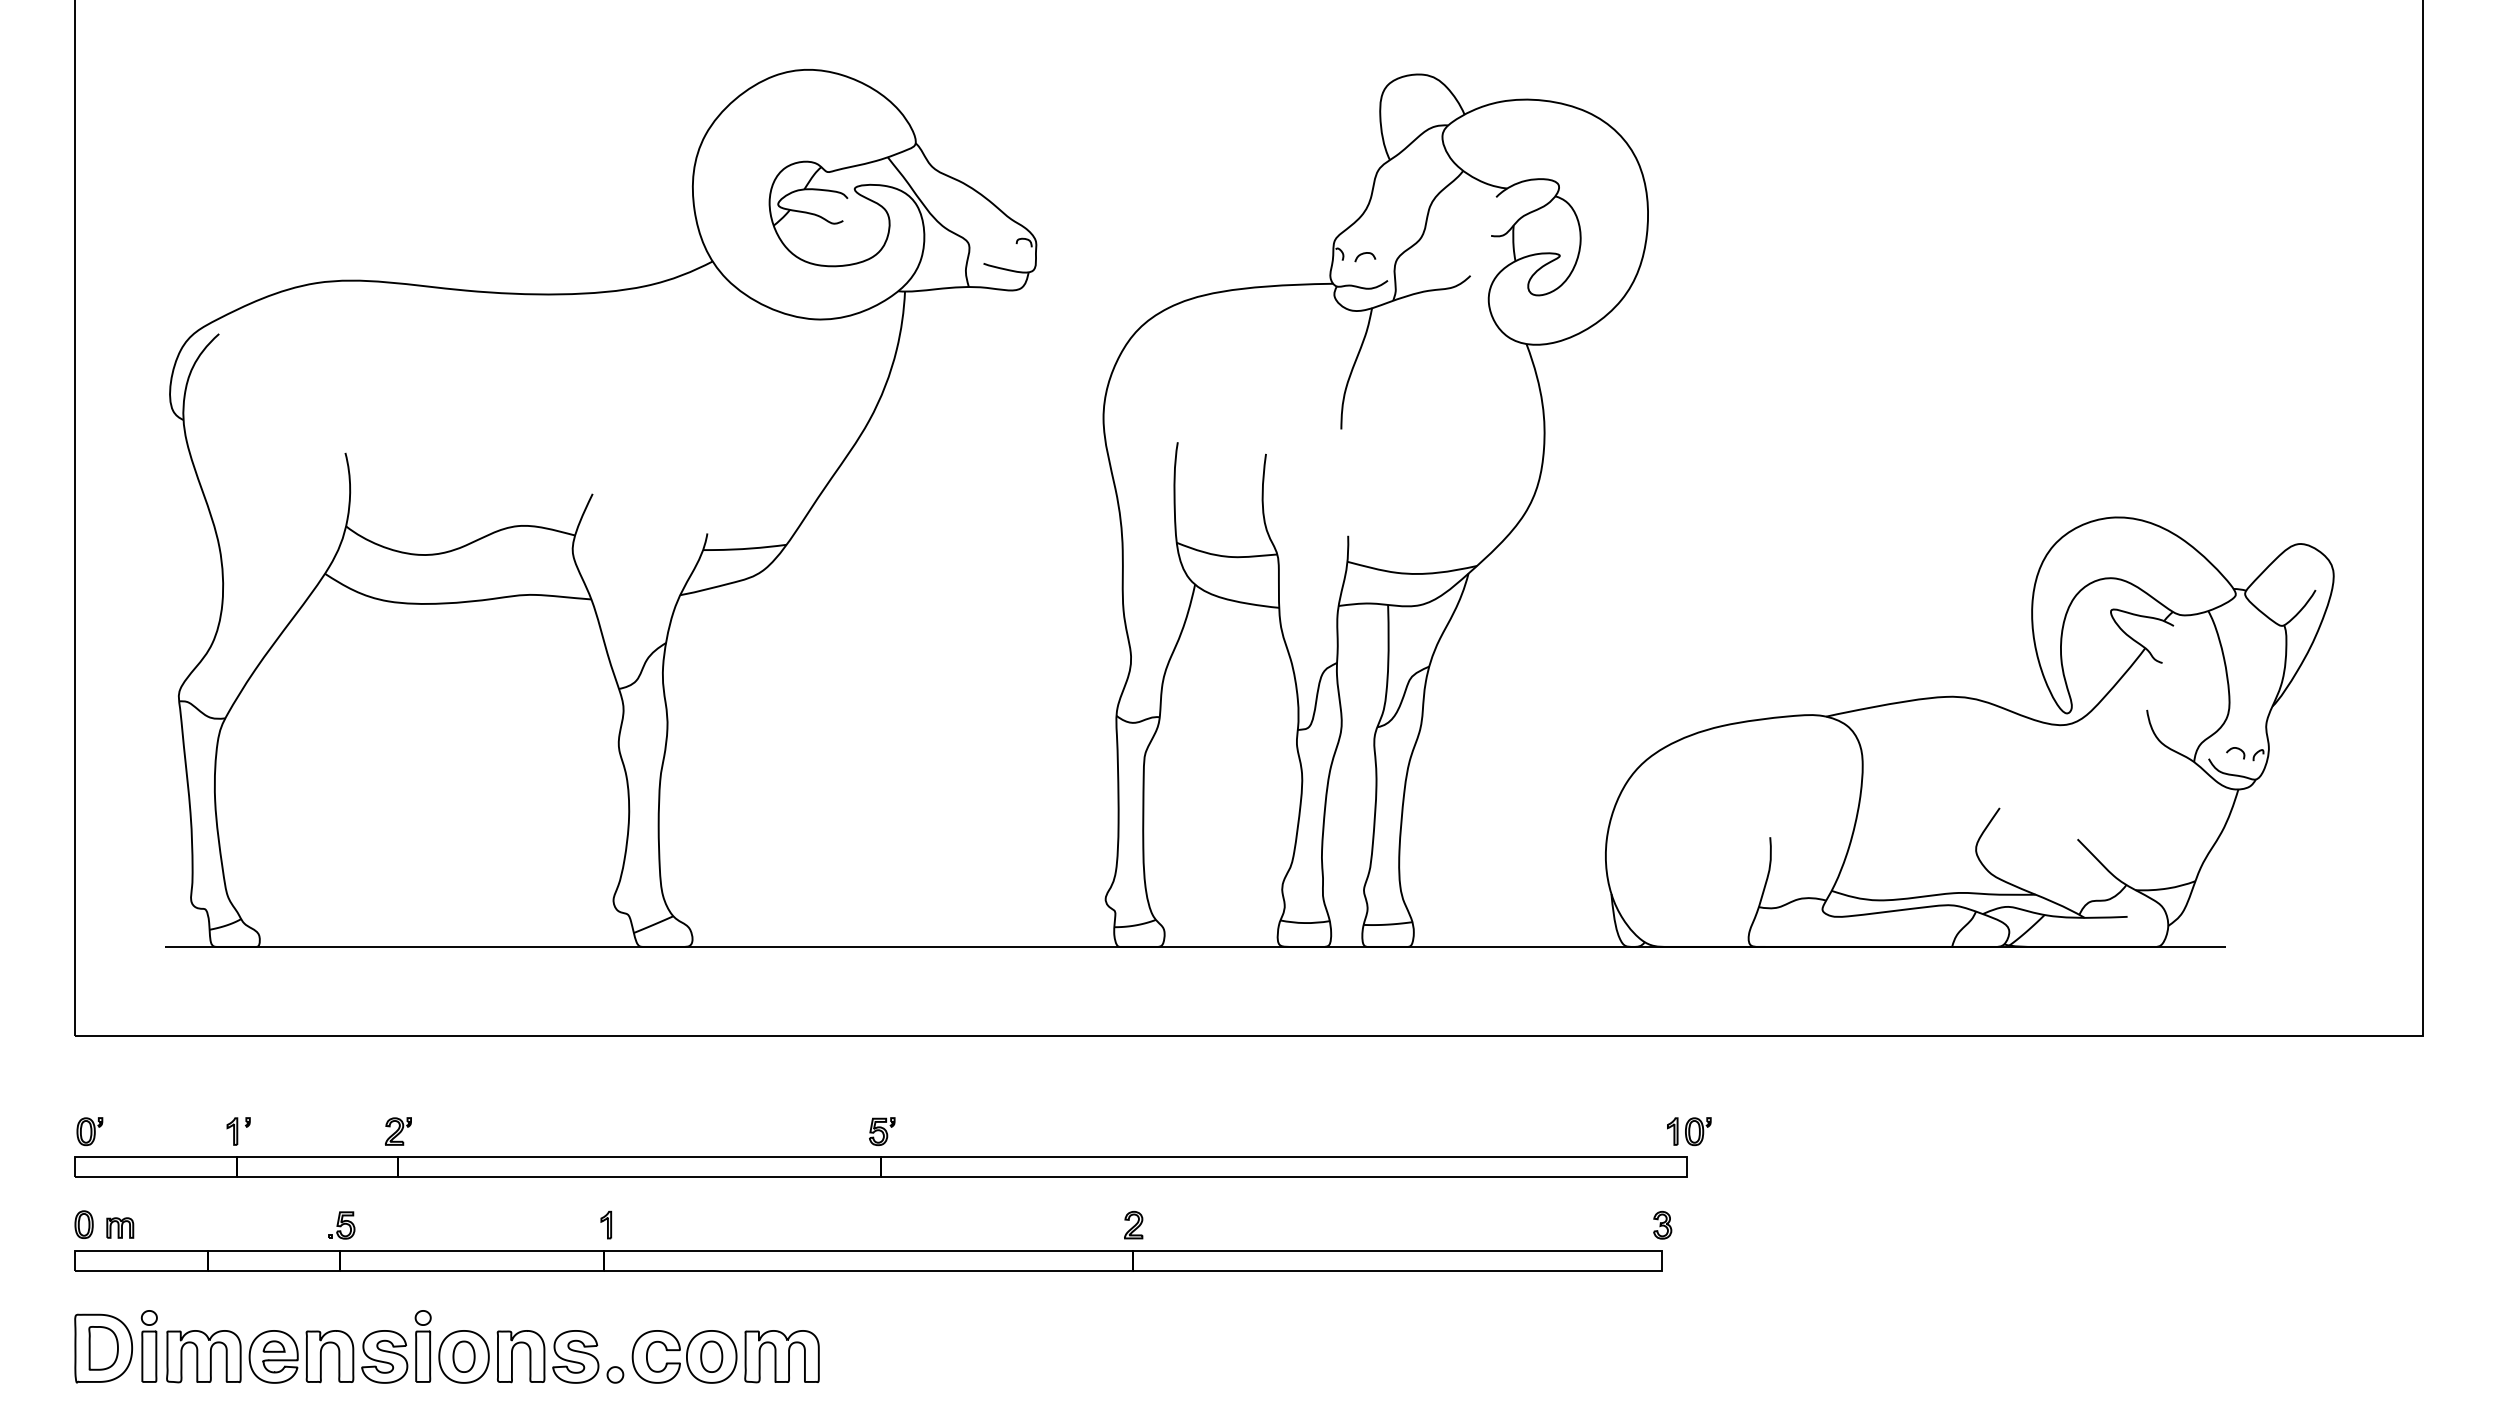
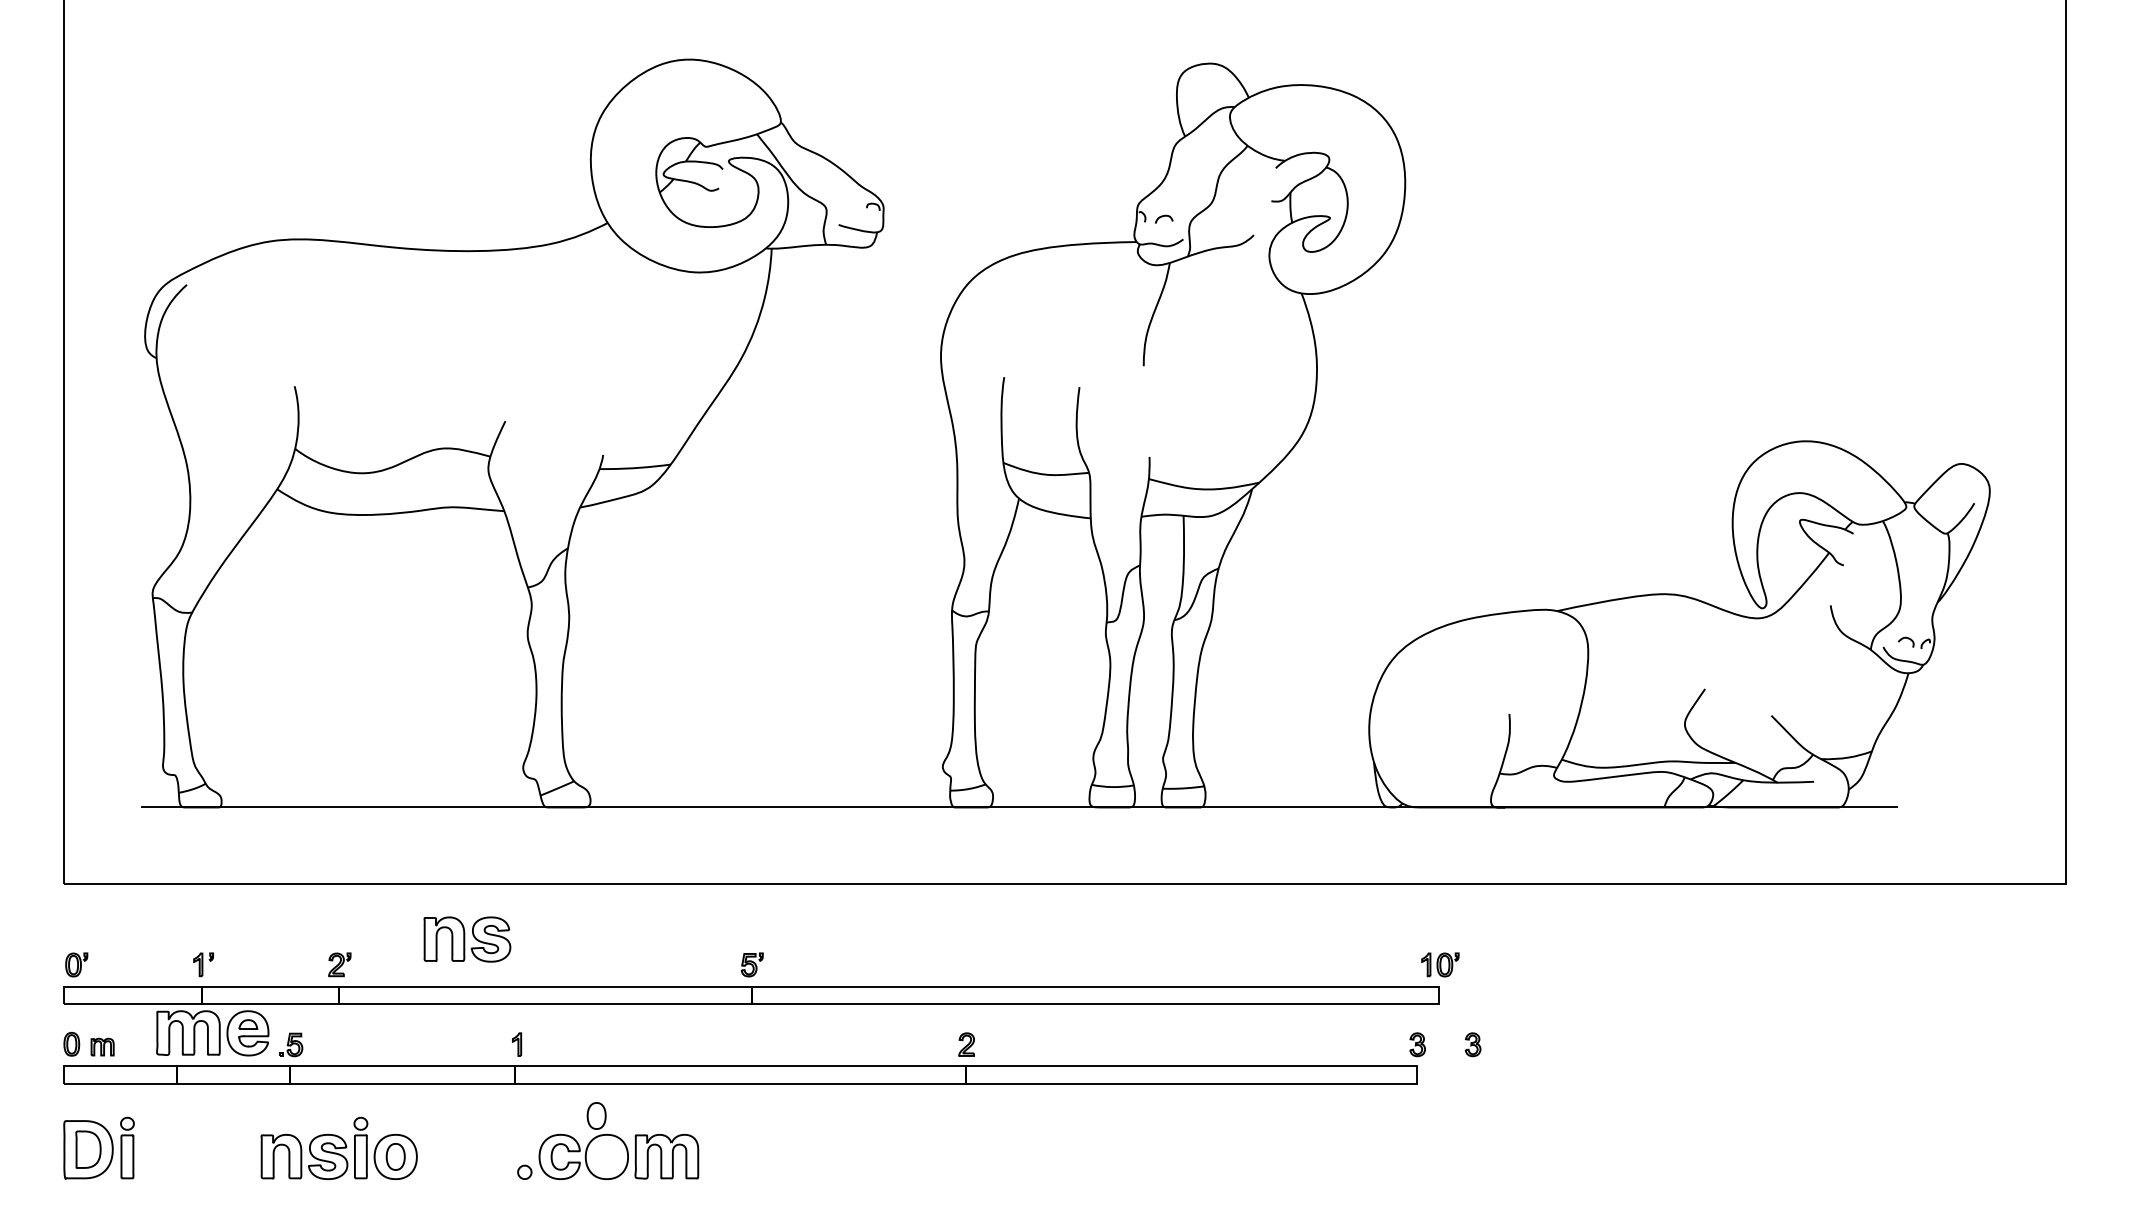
part: (1727, 1224) -> (1472, 1044), added
part: (232, 1356) -> (212, 1033), moved
part: (547, 1356) -> (466, 939), moved
part: (711, 1356) -> (596, 1115), moved

